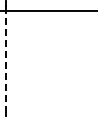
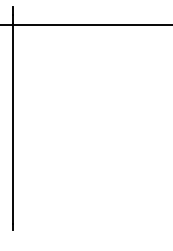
line: (6, 61) -> (13, 123), dashed -> solid

